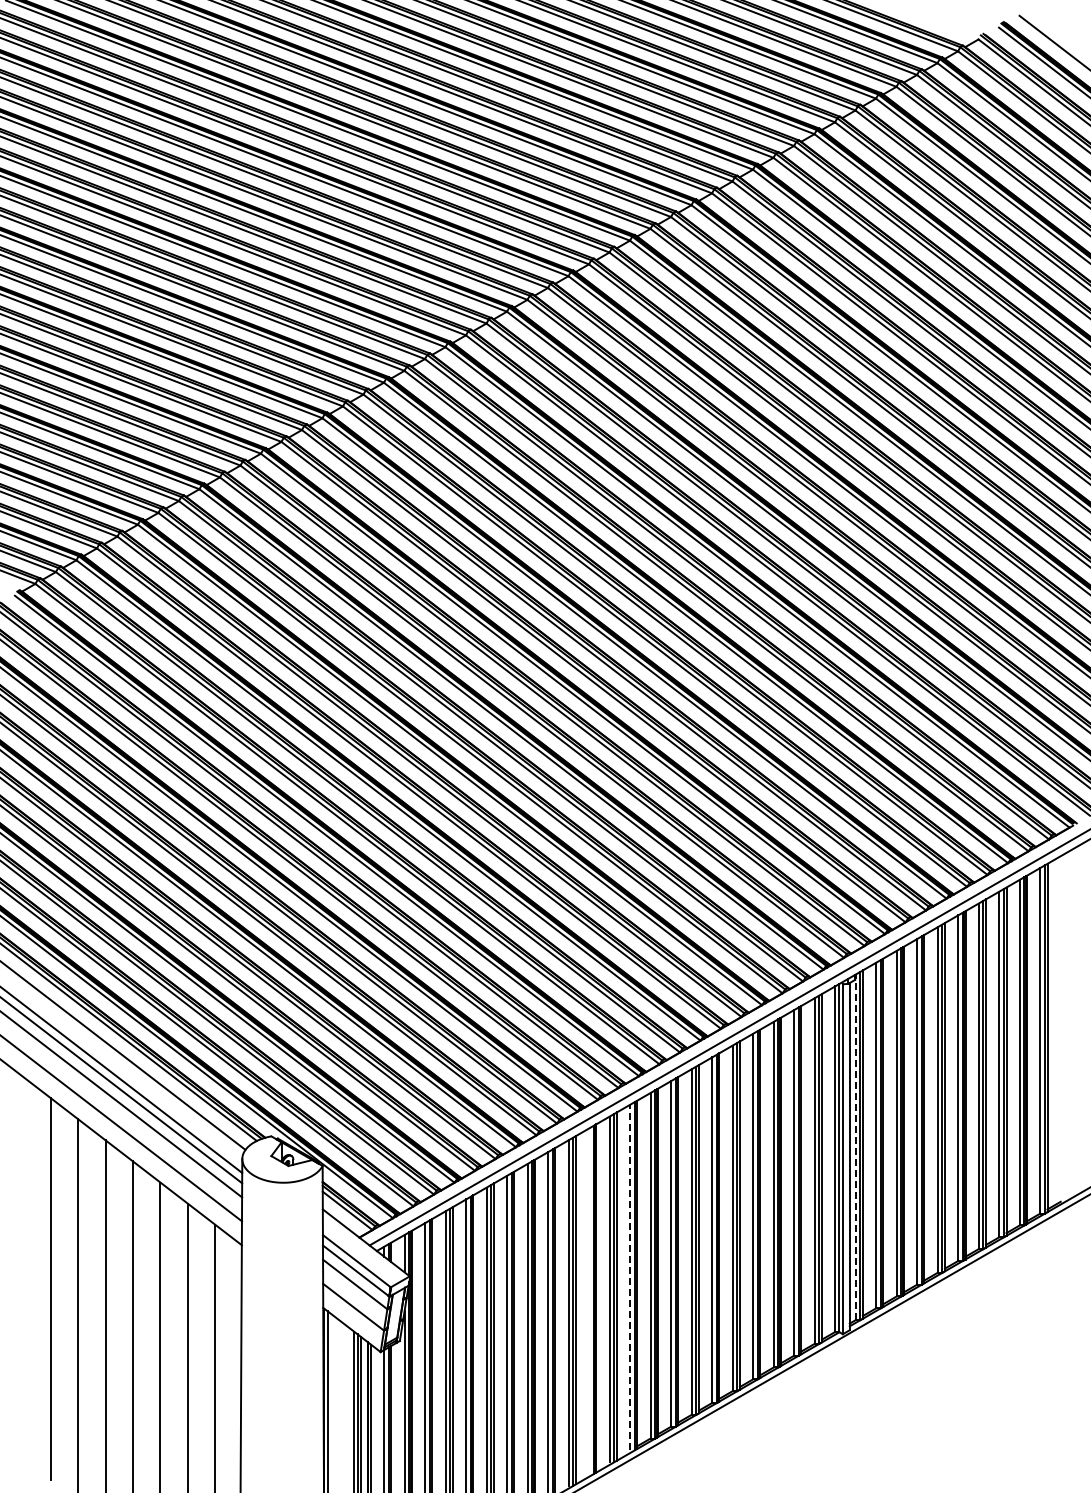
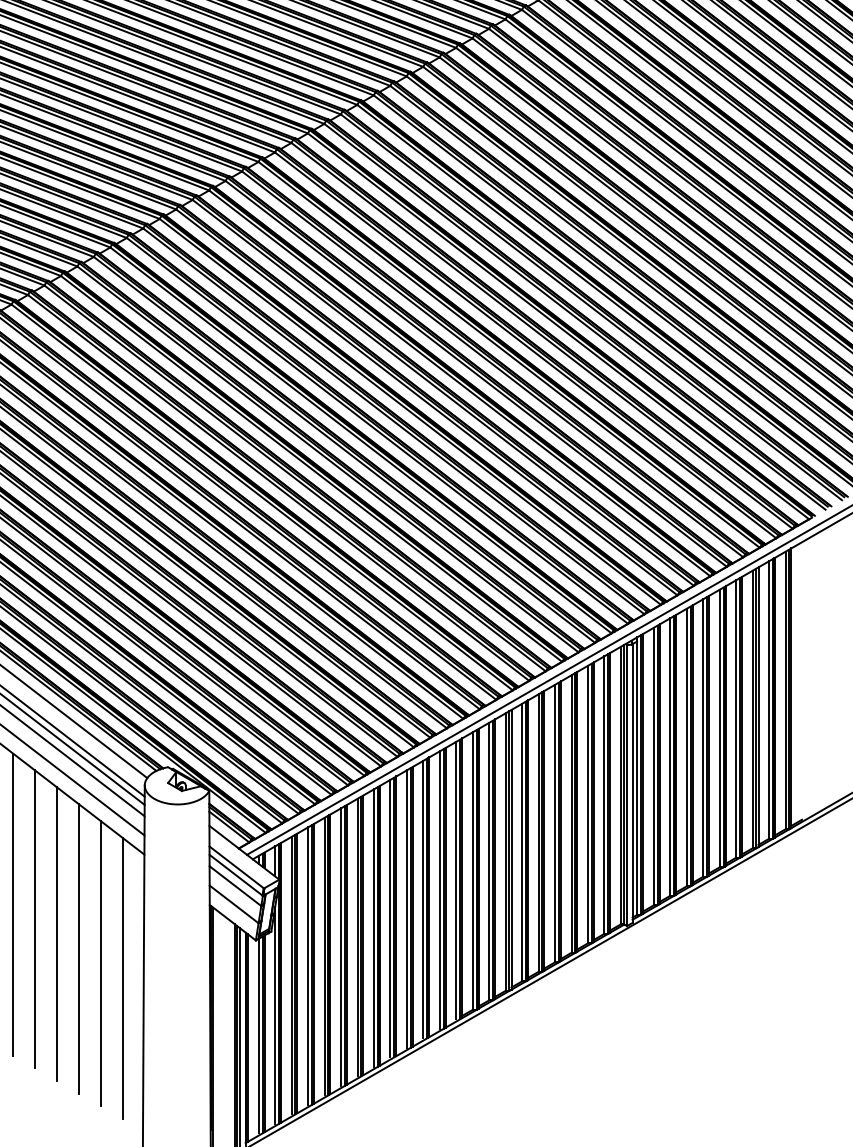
line: (855, 1147) -> (637, 776), dashed -> solid
line: (630, 1277) -> (456, 880), dashed -> solid
line: (589, 1301) -> (423, 899), added

